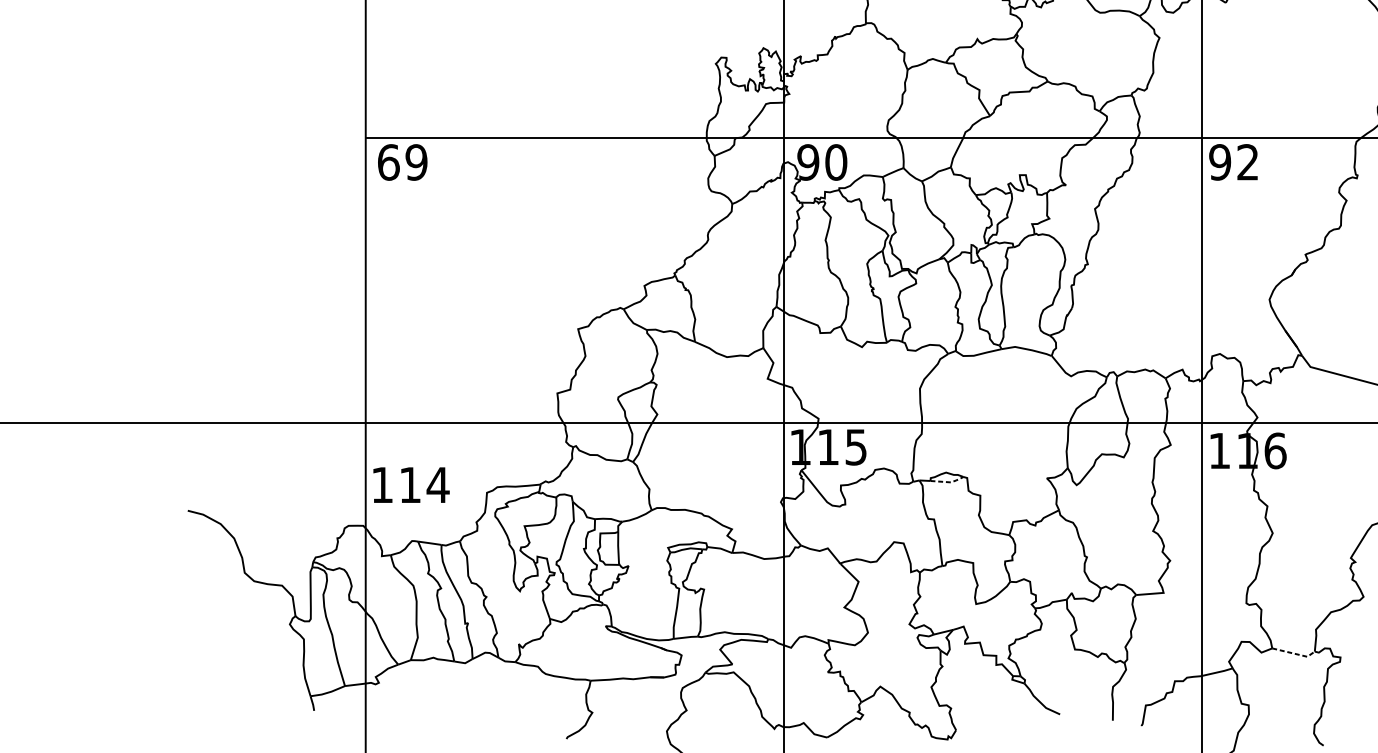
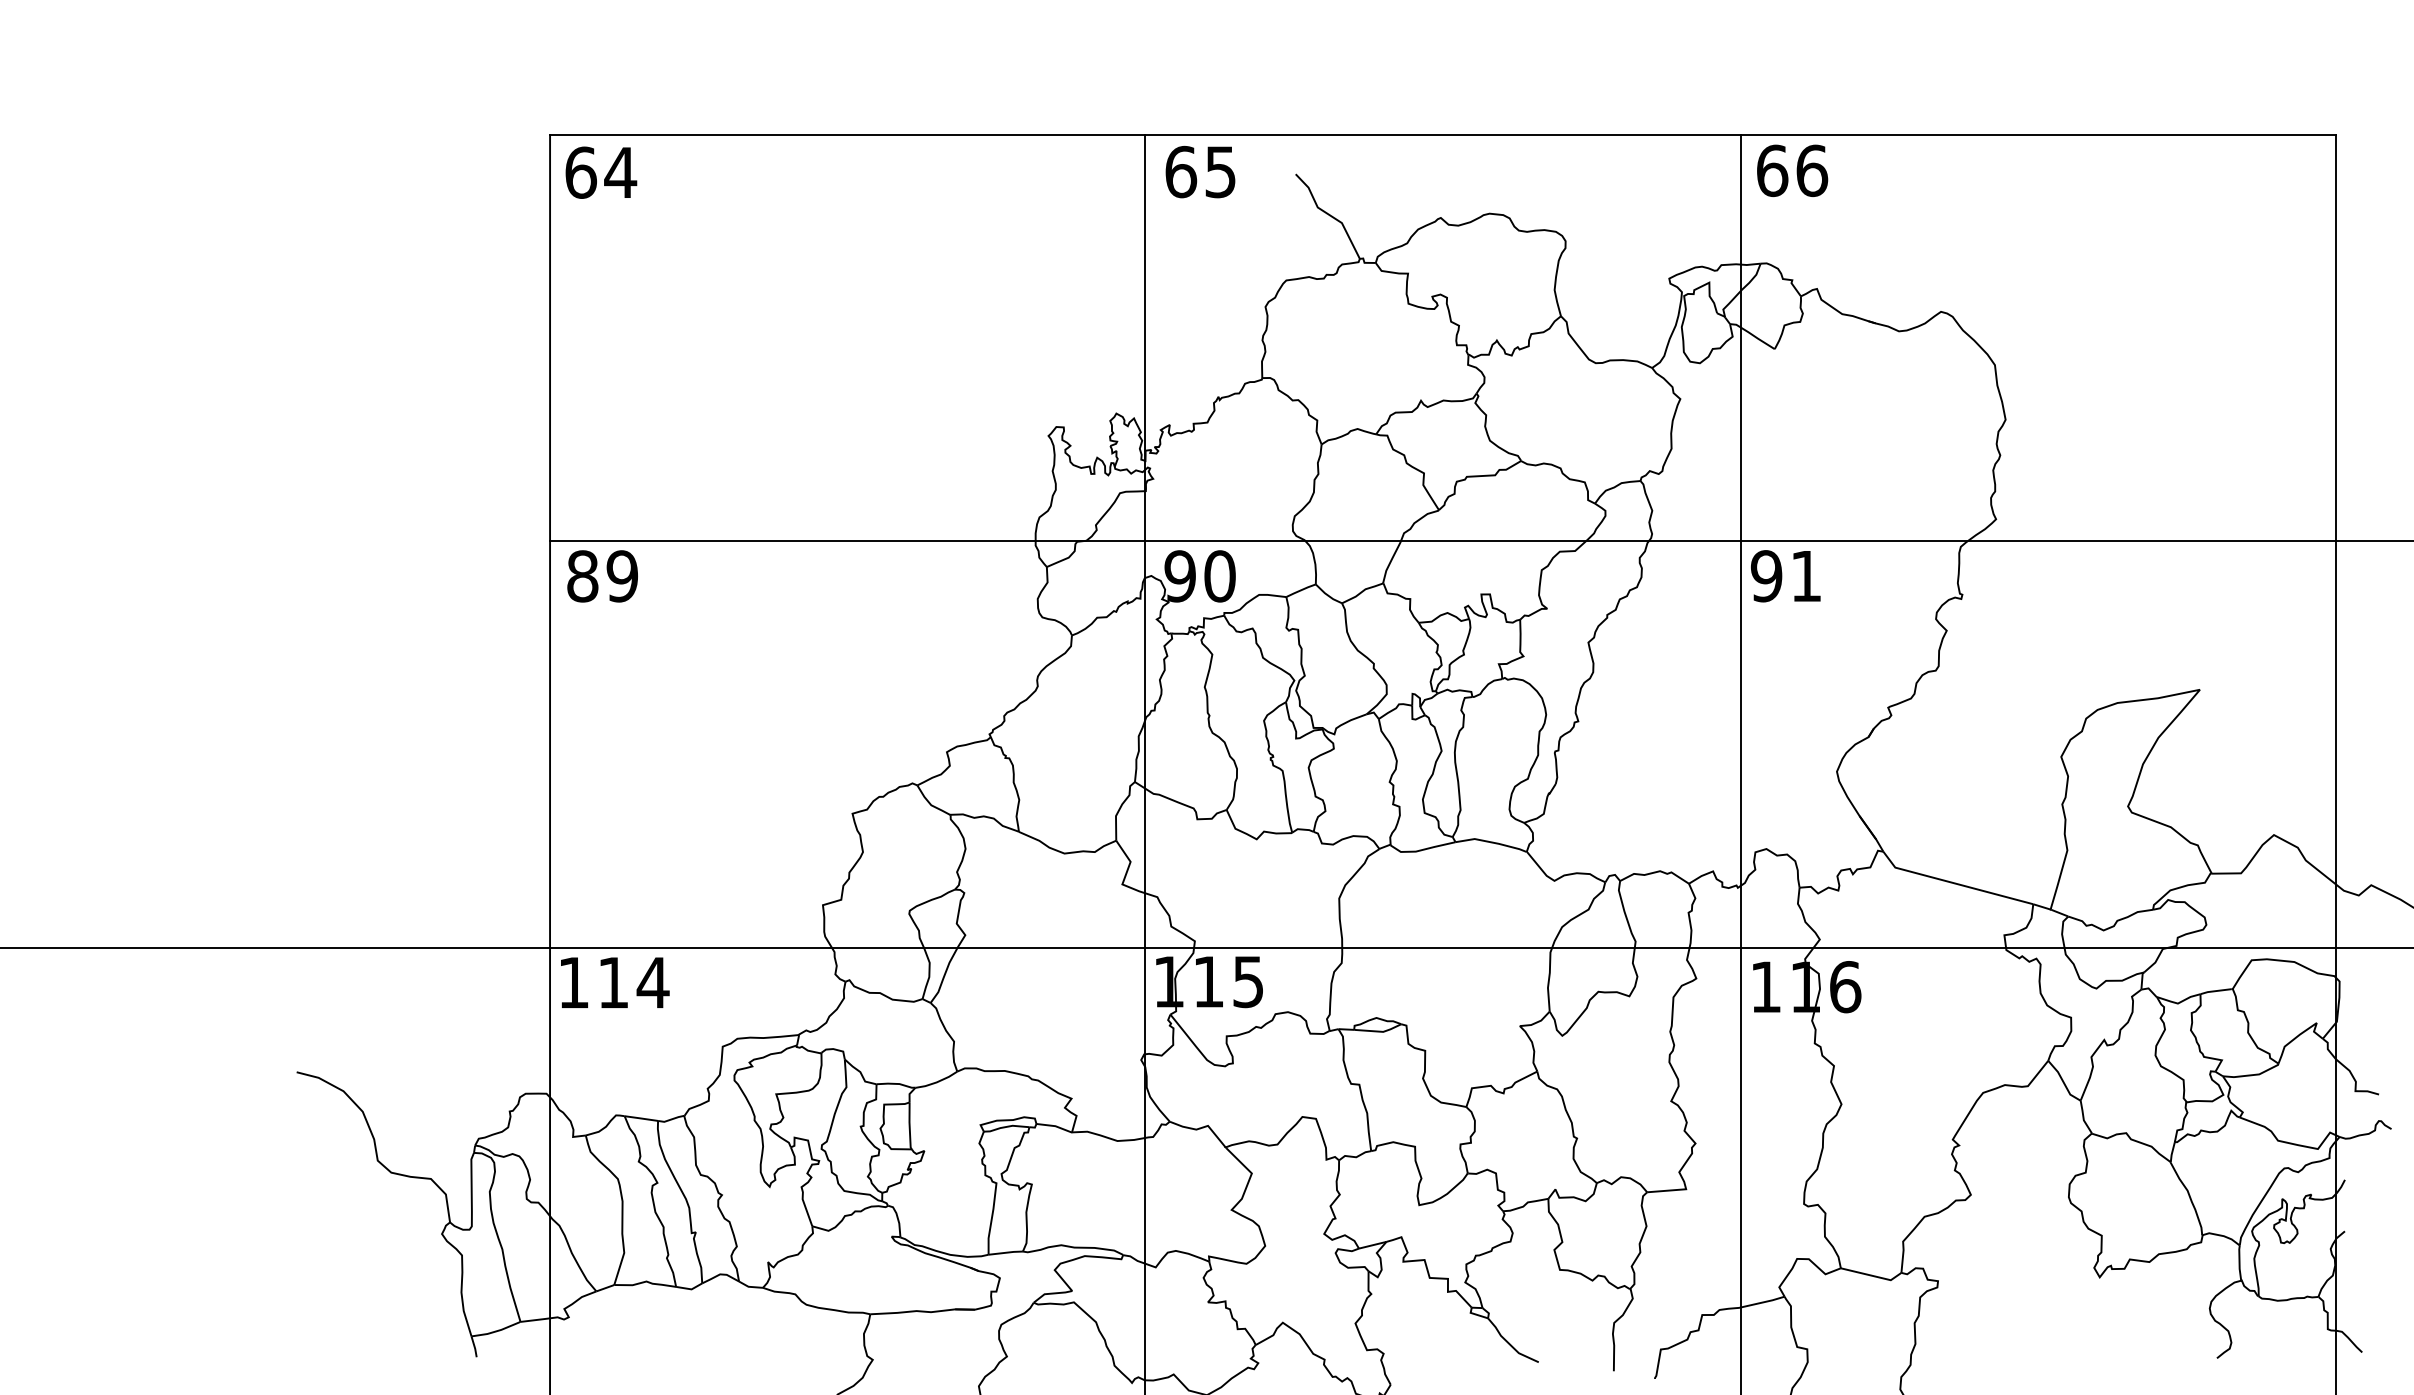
text: (1247, 161) -> (1805, 575), 92 -> 91
text: (388, 162) -> (582, 576), 69 -> 89
line: (948, 482) -> (1379, 1031), dashed -> solid
text: (411, 484) -> (615, 982), moved
line: (1294, 653) -> (1872, 1275), dashed -> solid

